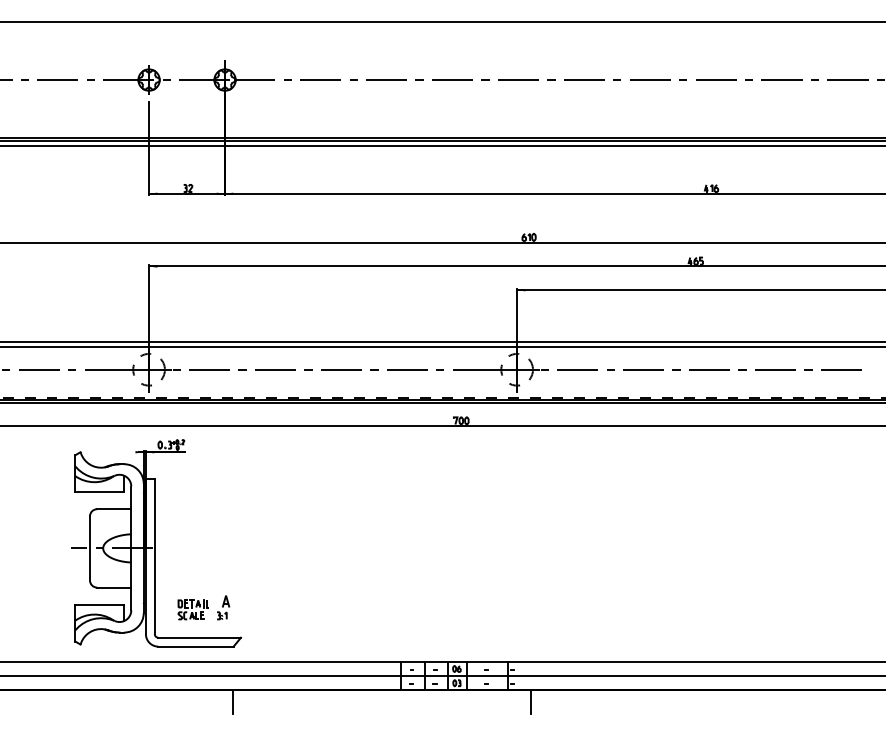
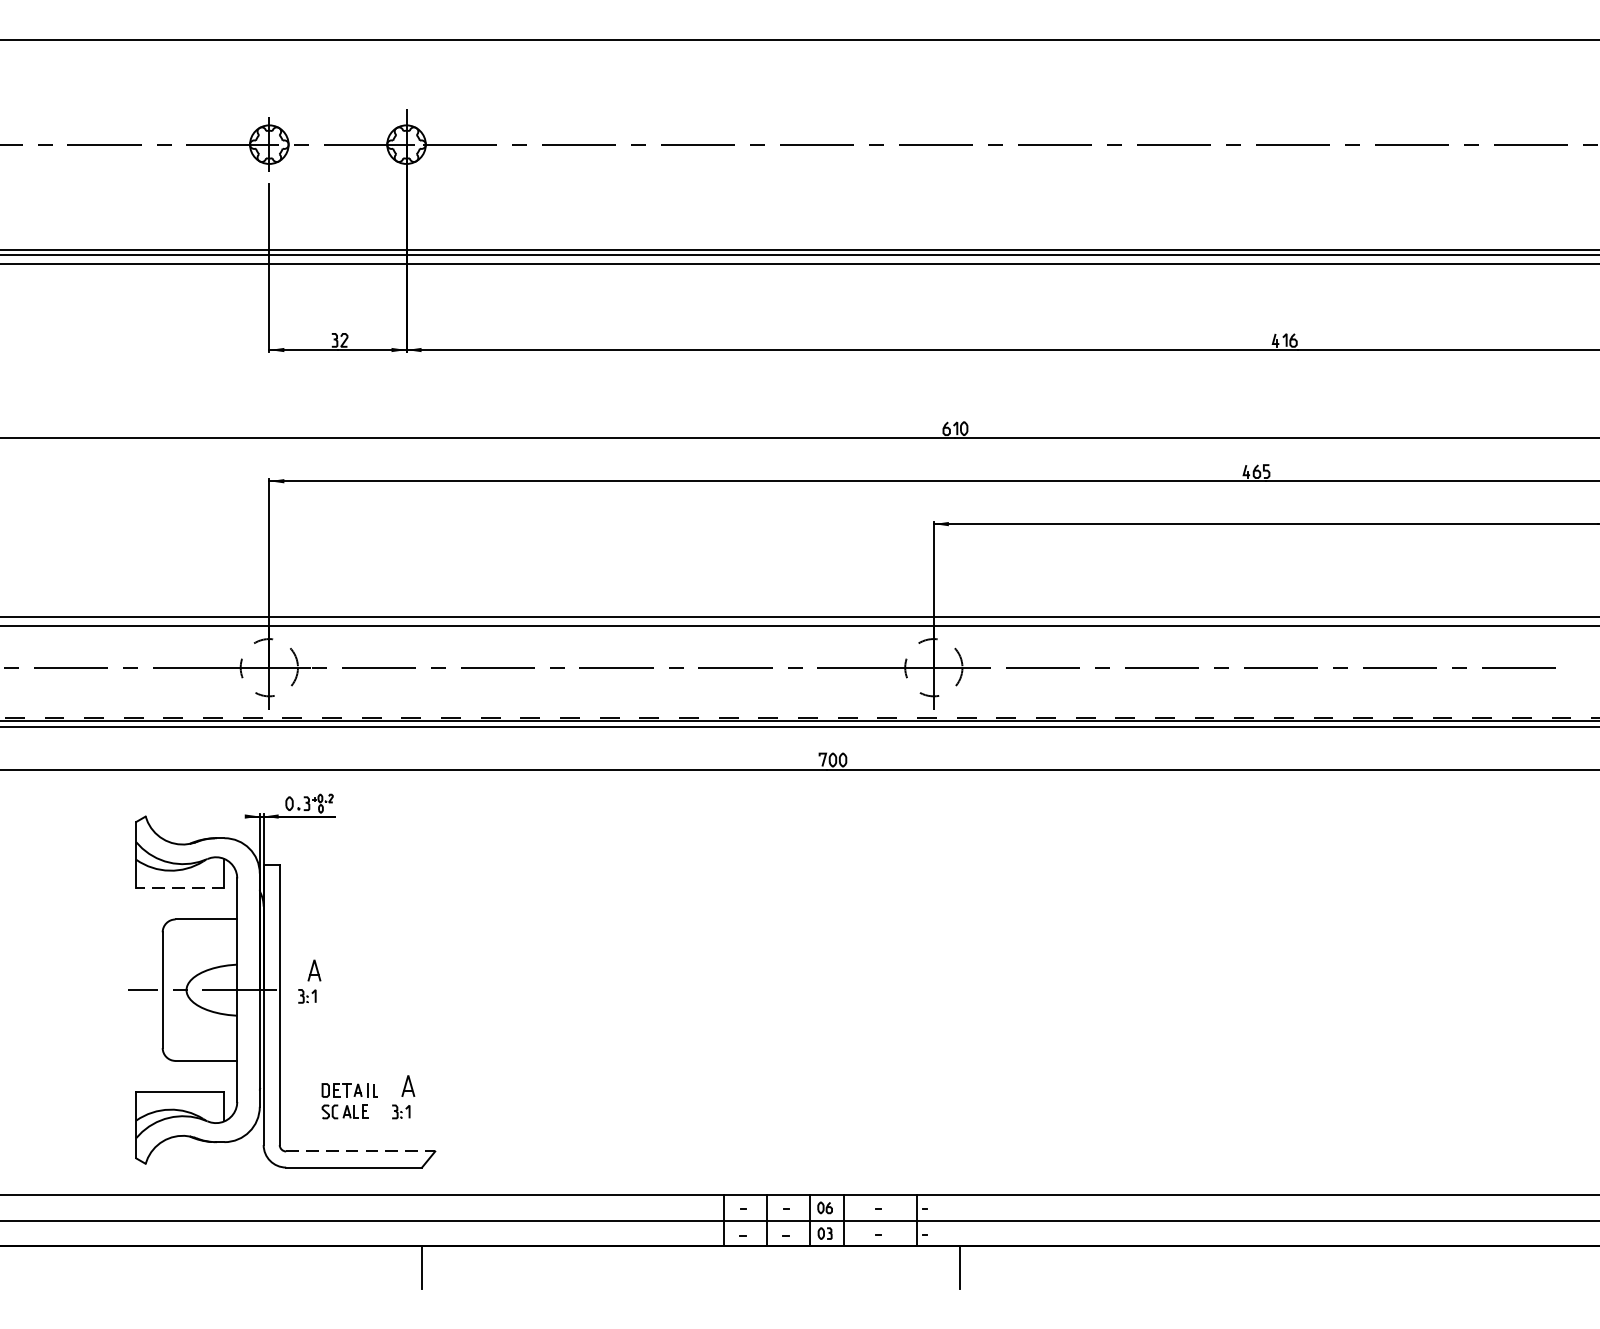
line: (99, 491) -> (179, 887), solid -> dashed
part: (171, 543) -> (309, 981), added
line: (200, 637) -> (362, 1151), solid -> dashed

